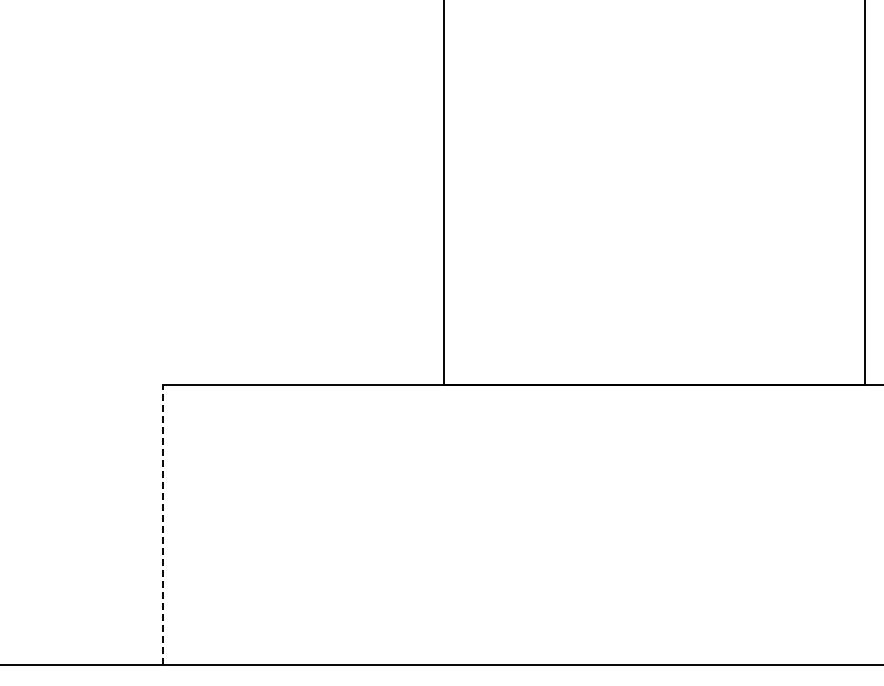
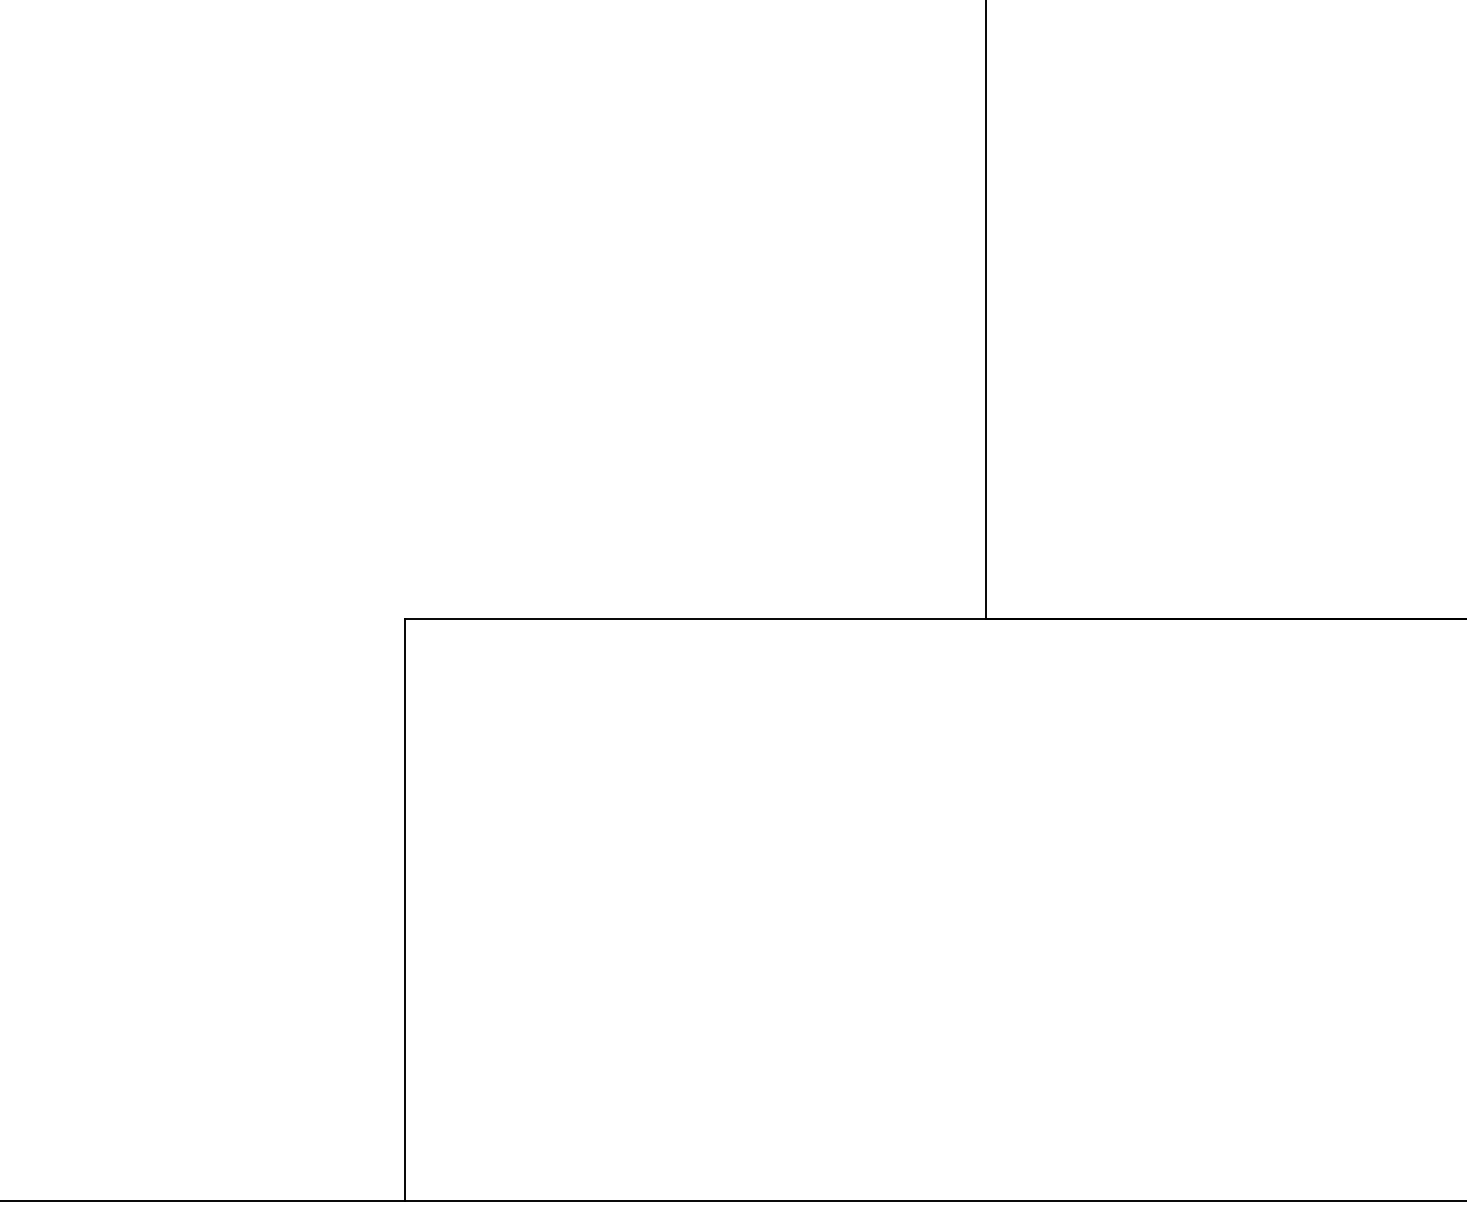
line: (162, 524) -> (403, 908), dashed -> solid

